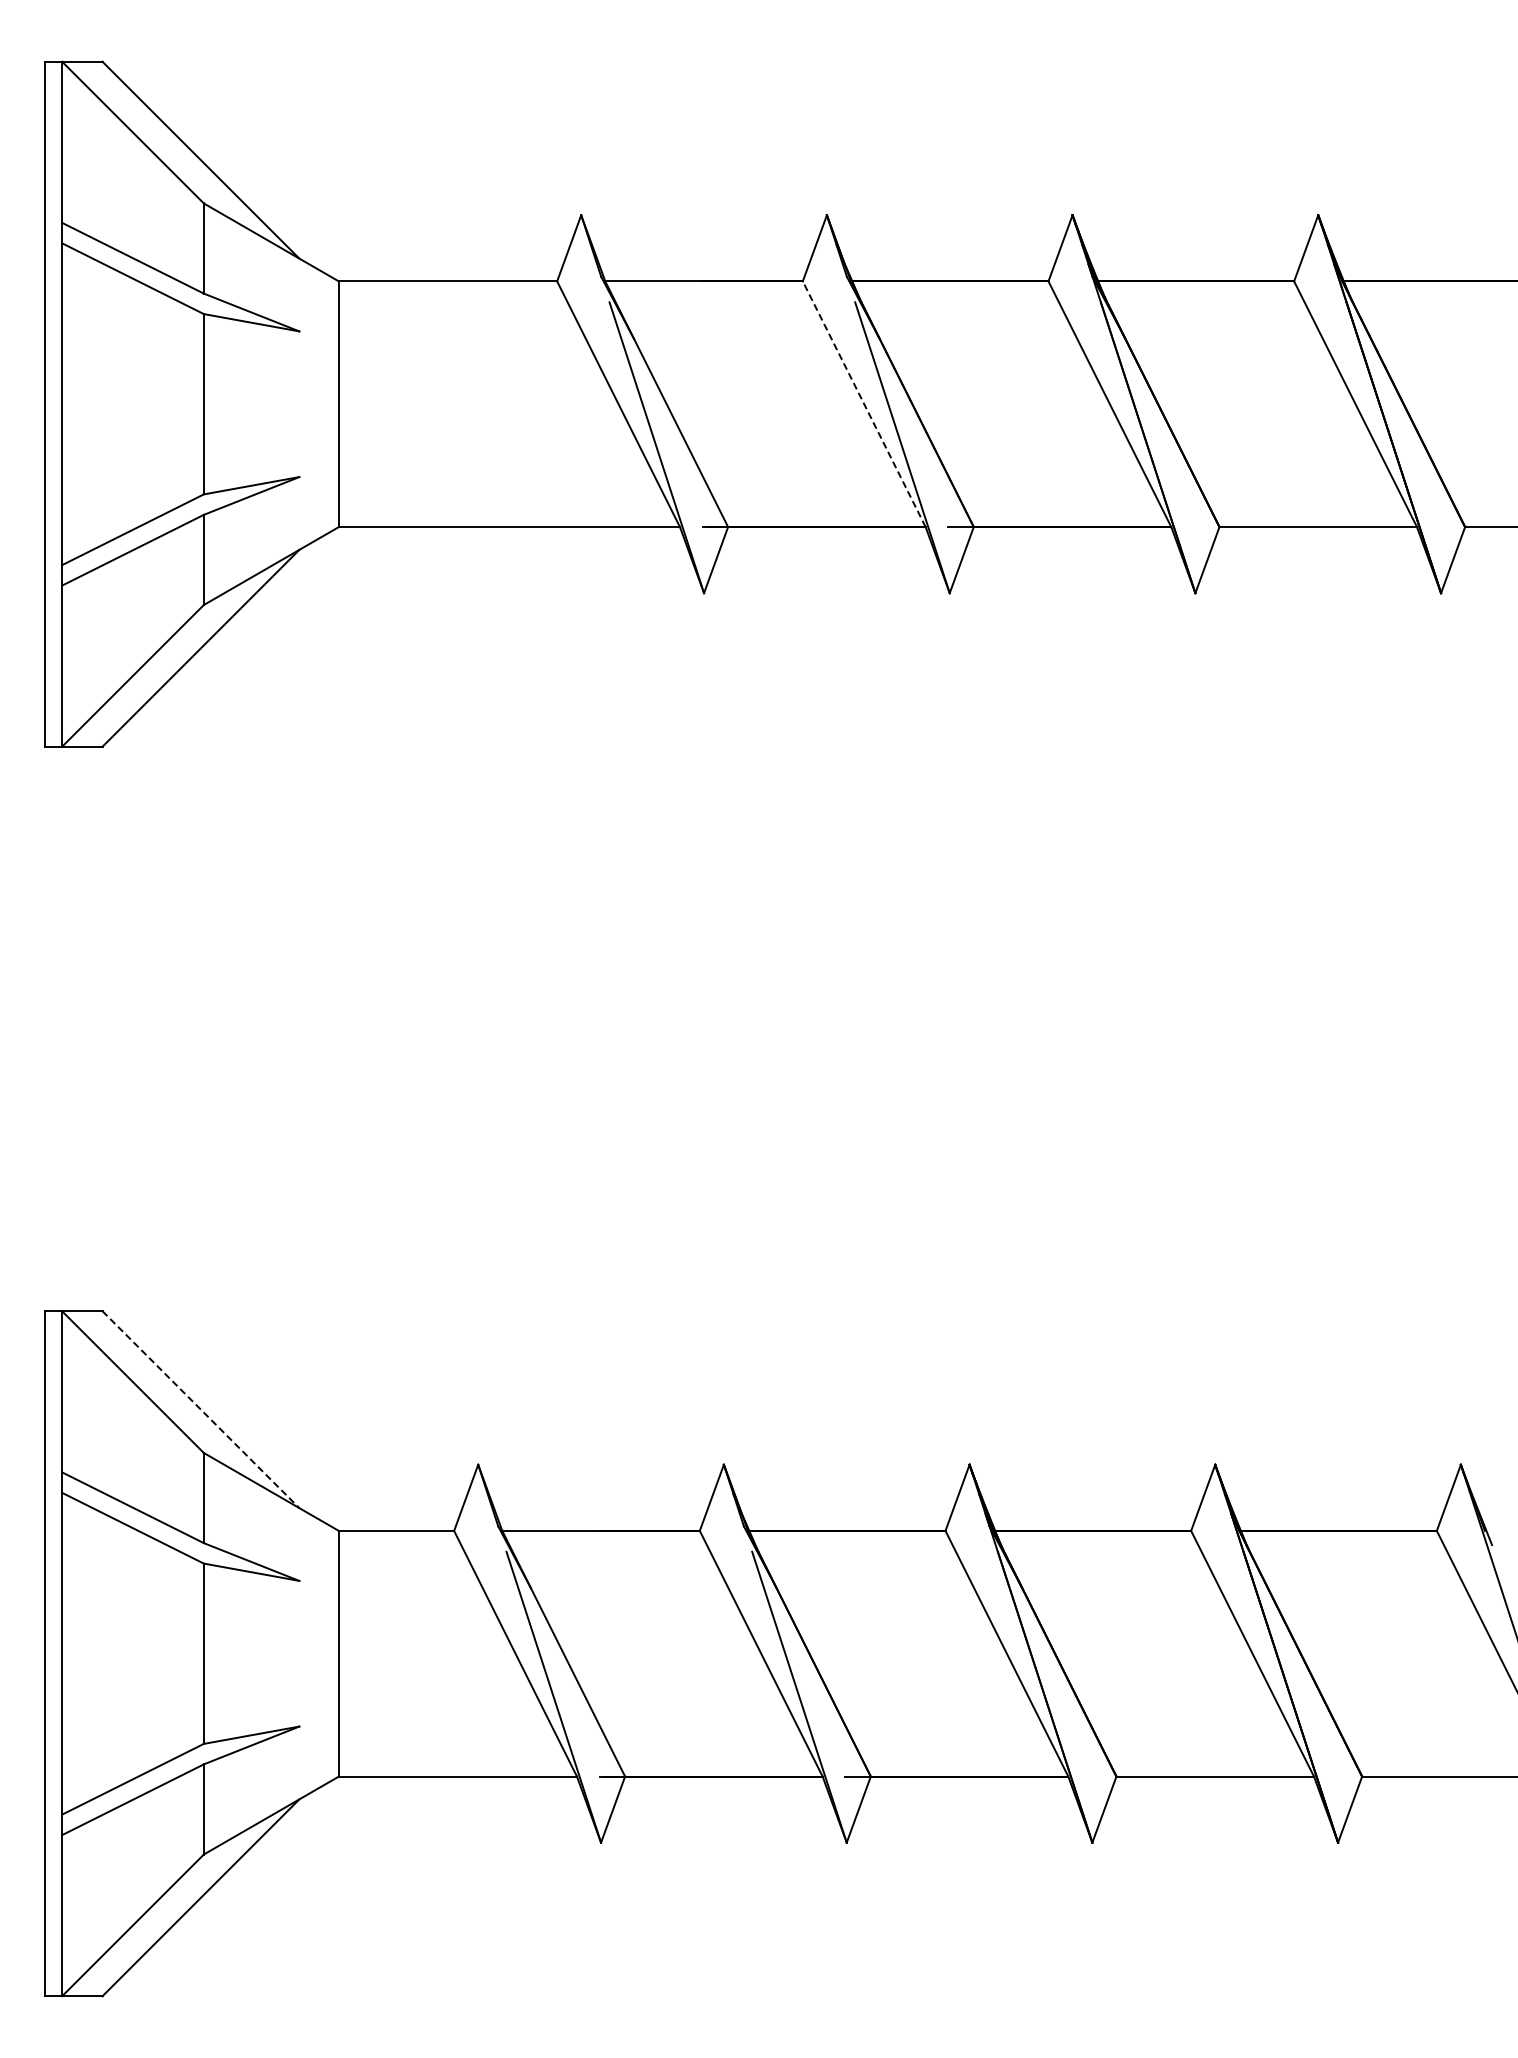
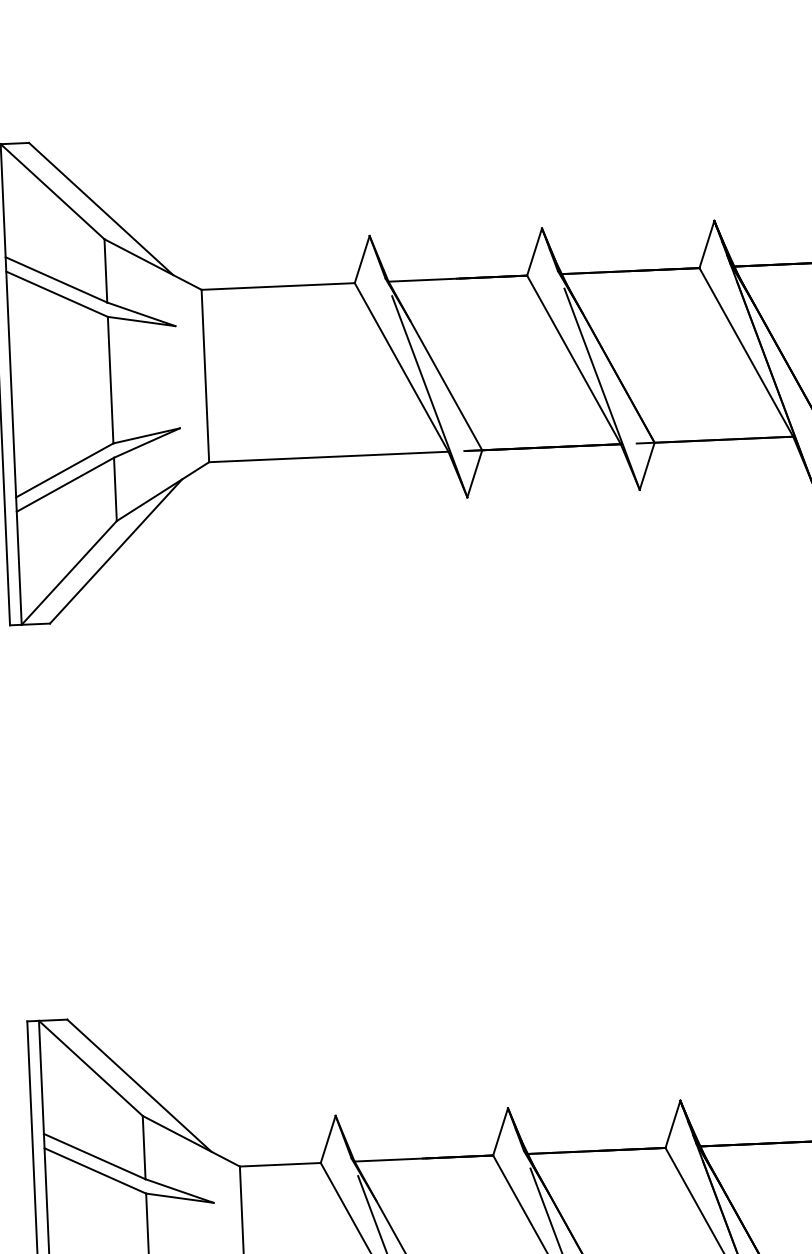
line: (864, 403) -> (574, 359), dashed -> solid
line: (201, 1410) -> (139, 1086), dashed -> solid

